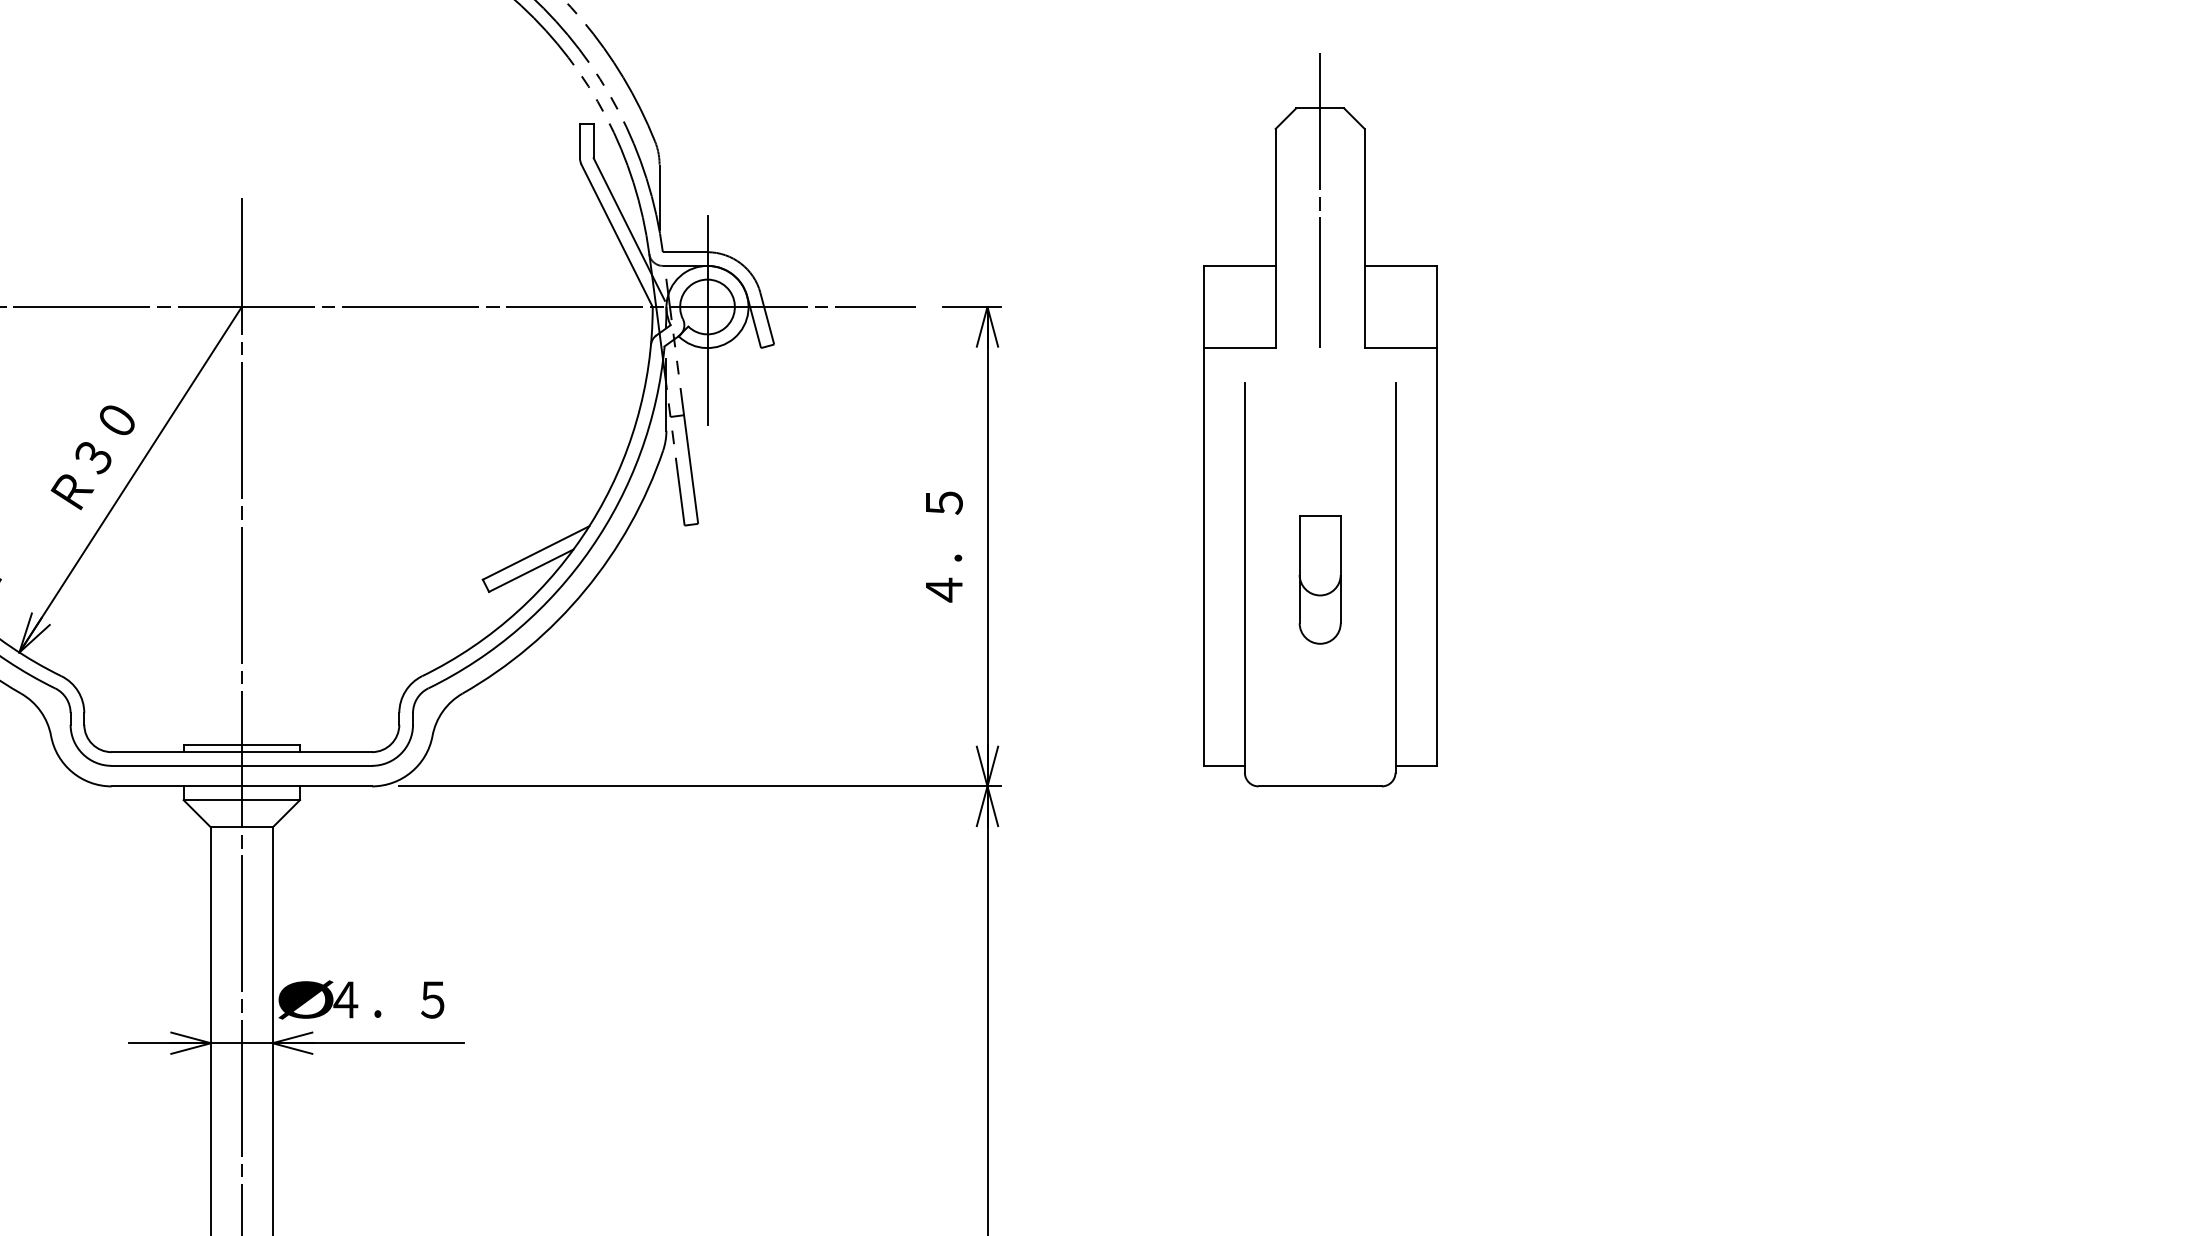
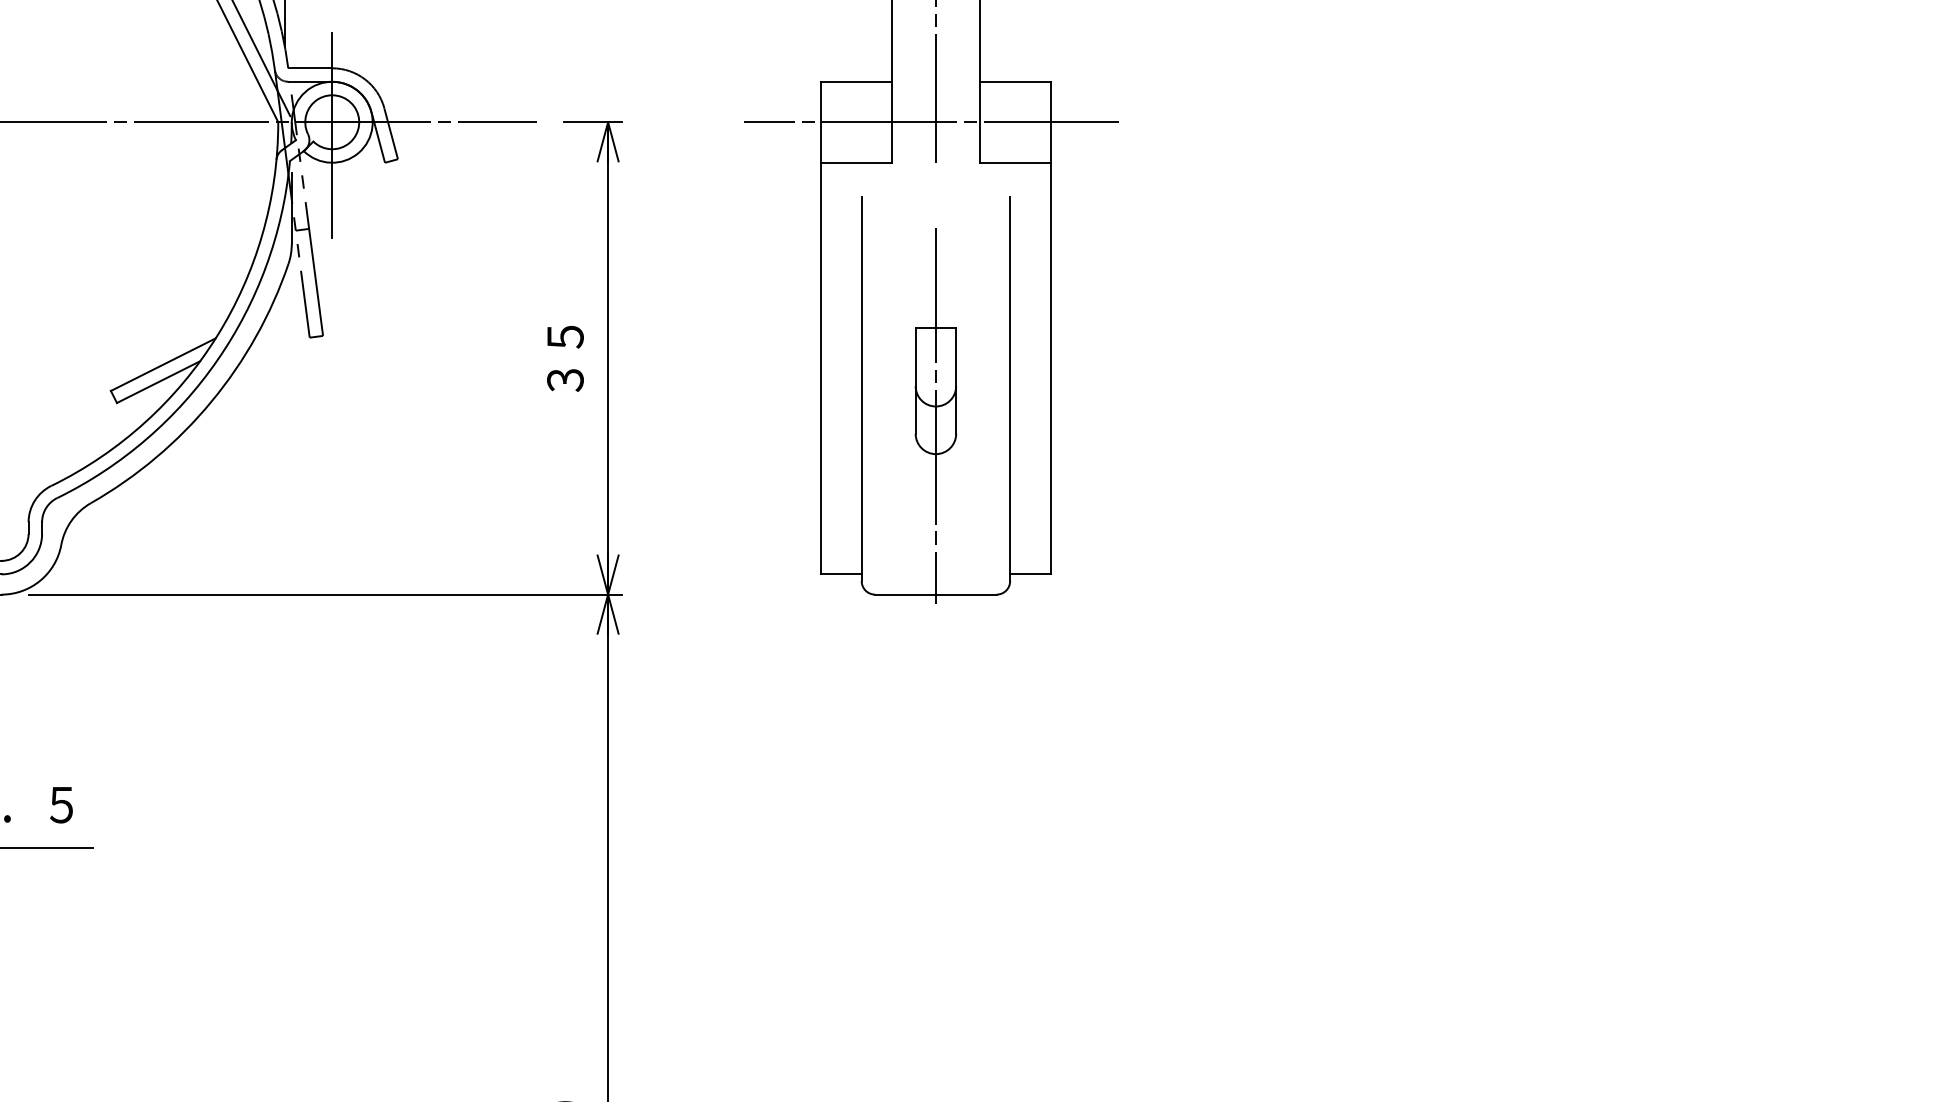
line: (1315, 307) -> (931, 122), added
text: (943, 546) -> (564, 358), ４．５ -> ３５
line: (1320, 604) -> (936, 415), added

